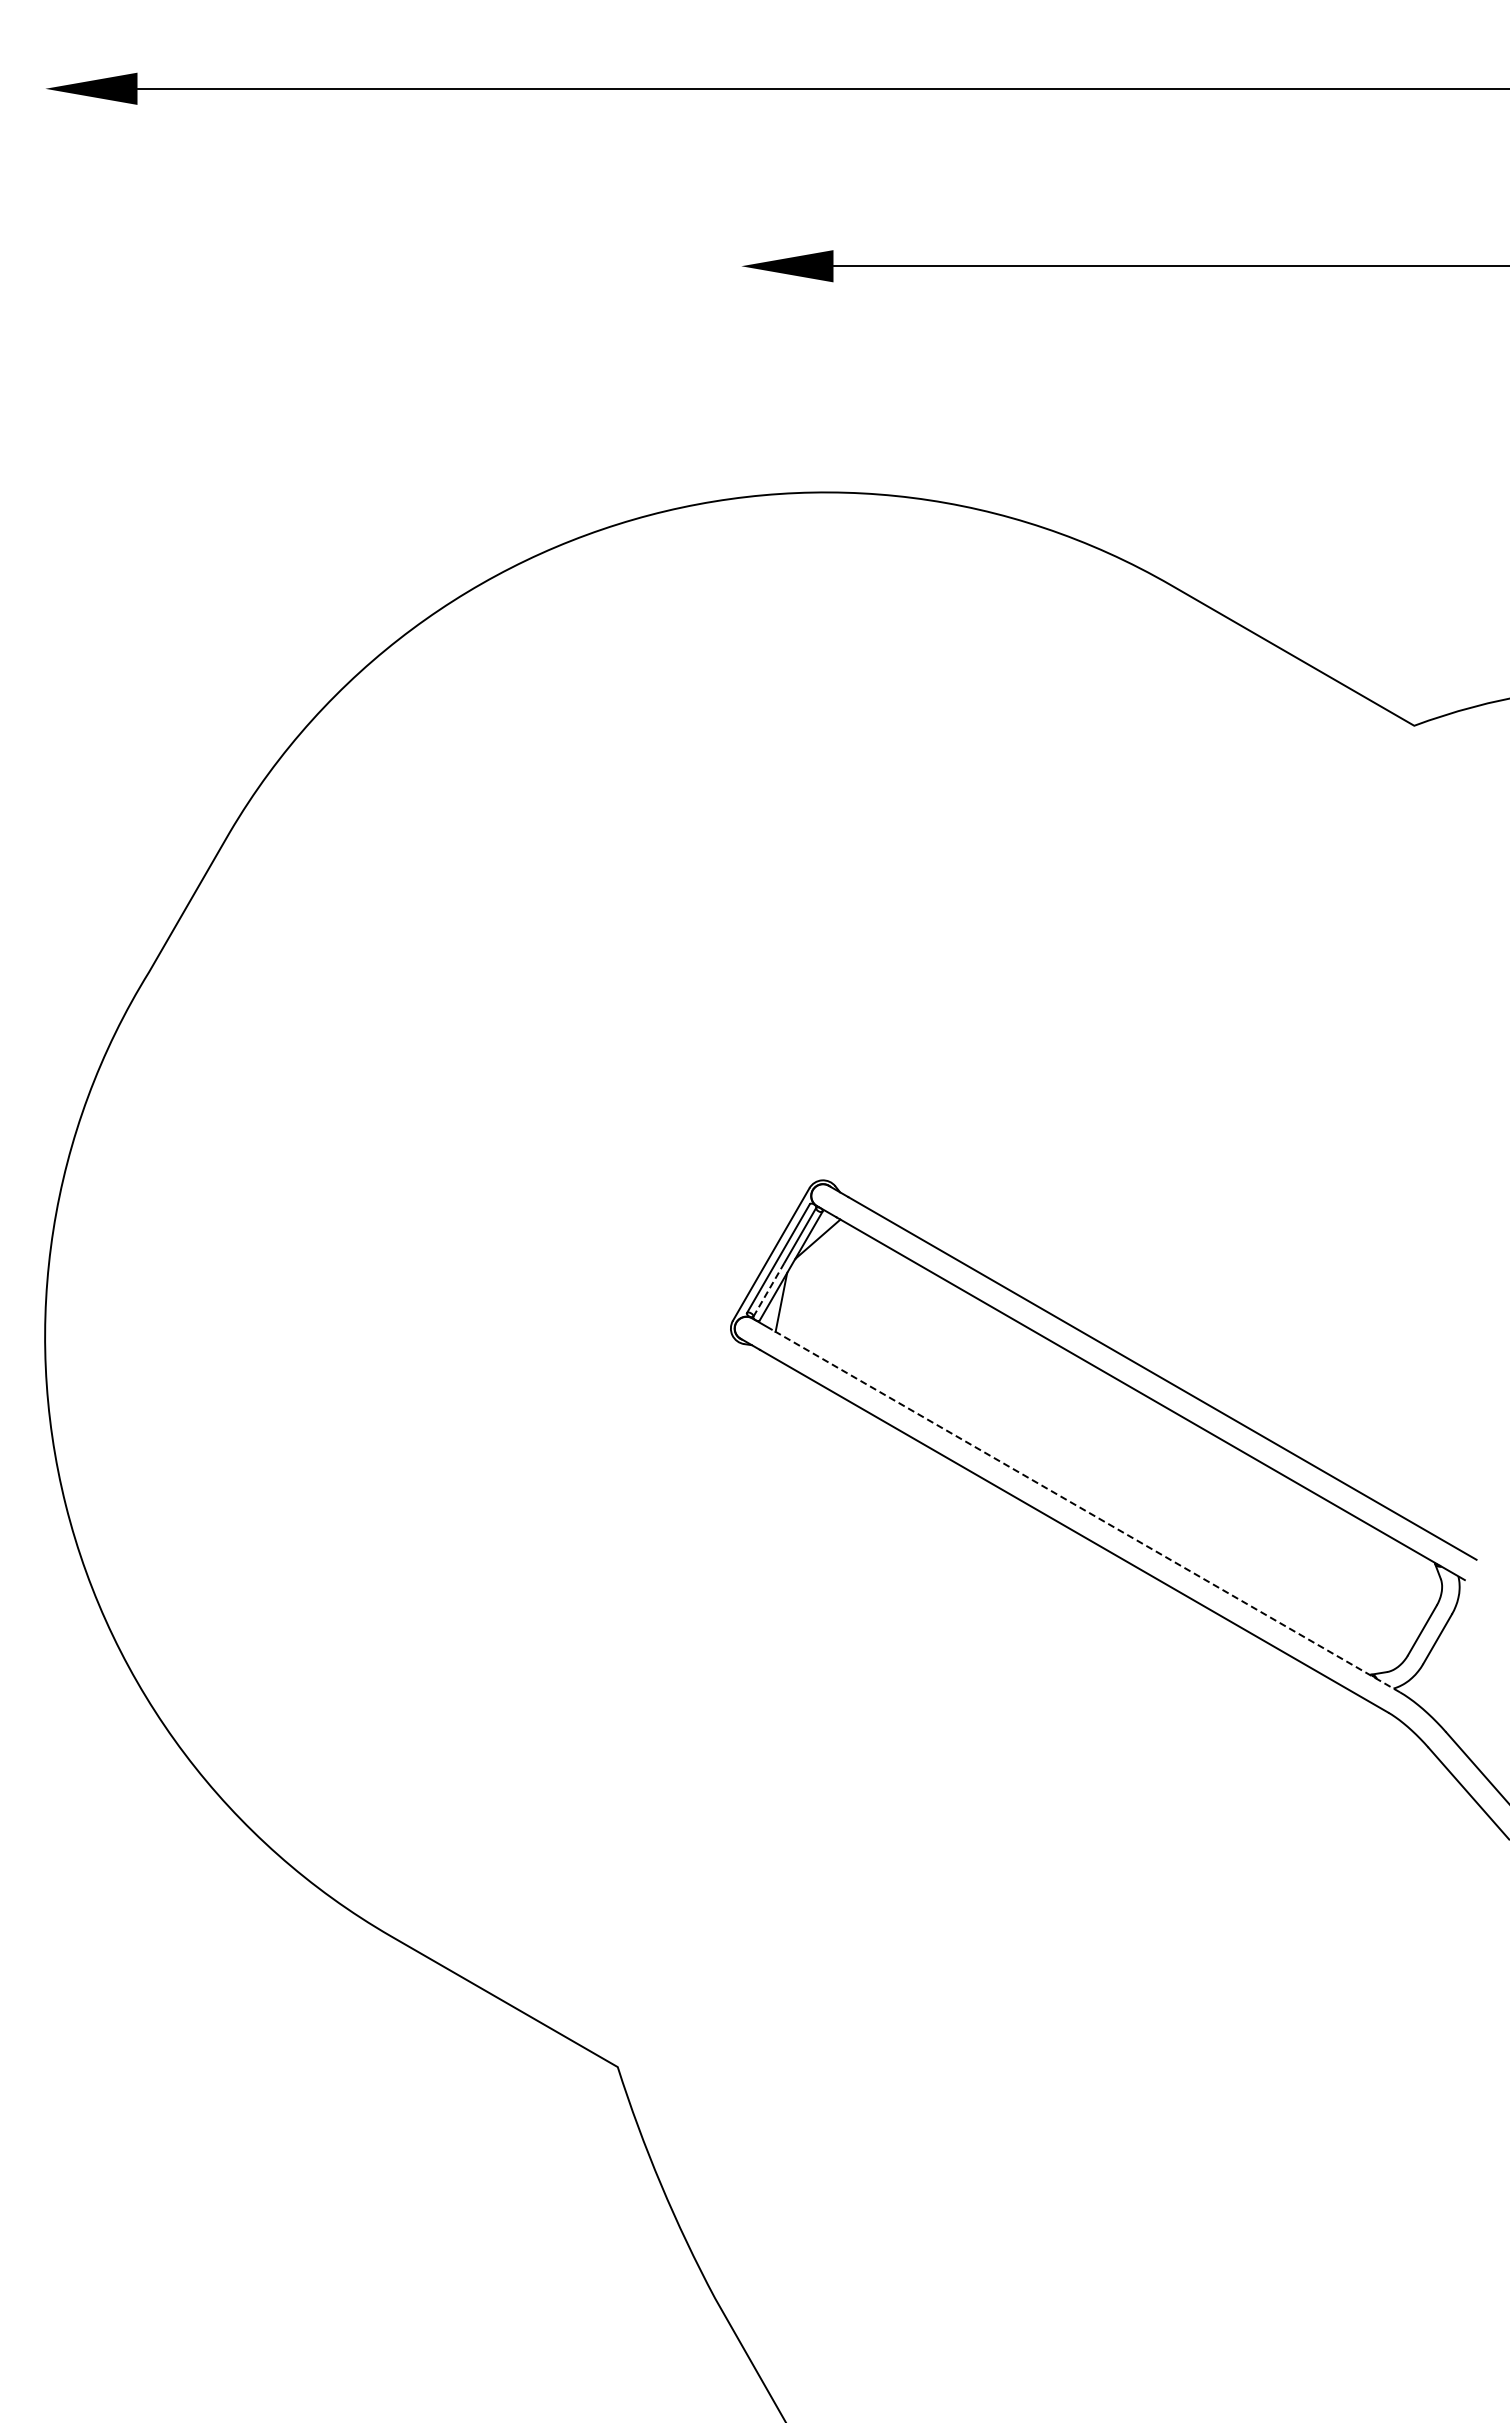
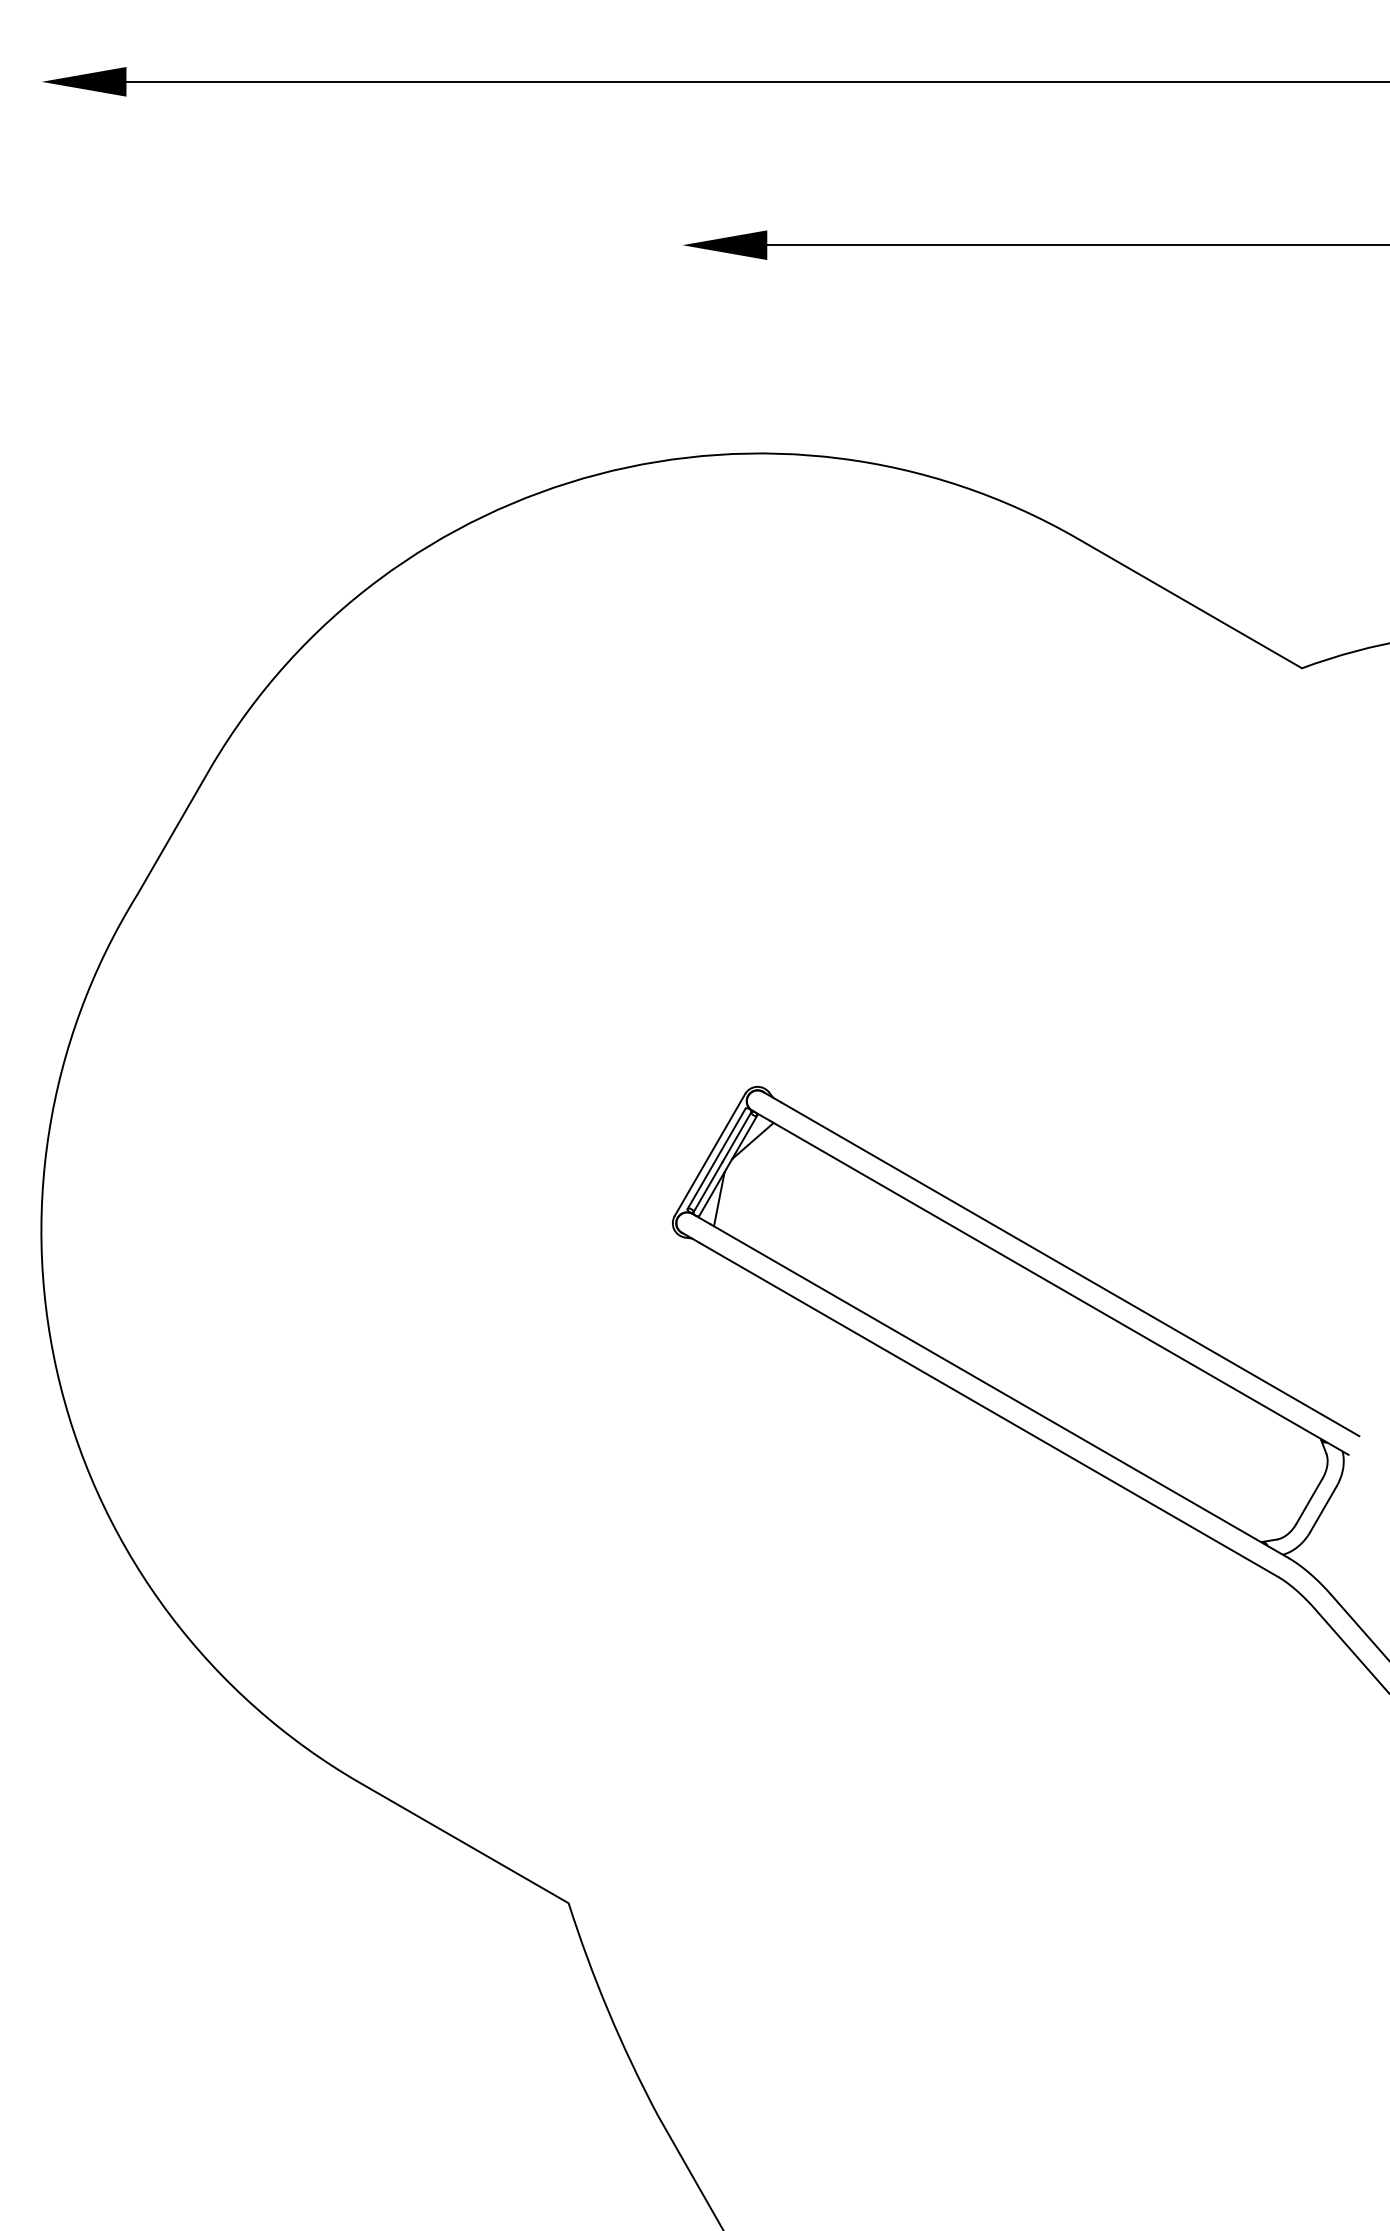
line: (769, 1289) -> (708, 1187), dashed -> solid
line: (1085, 1510) -> (999, 1390), dashed -> solid

